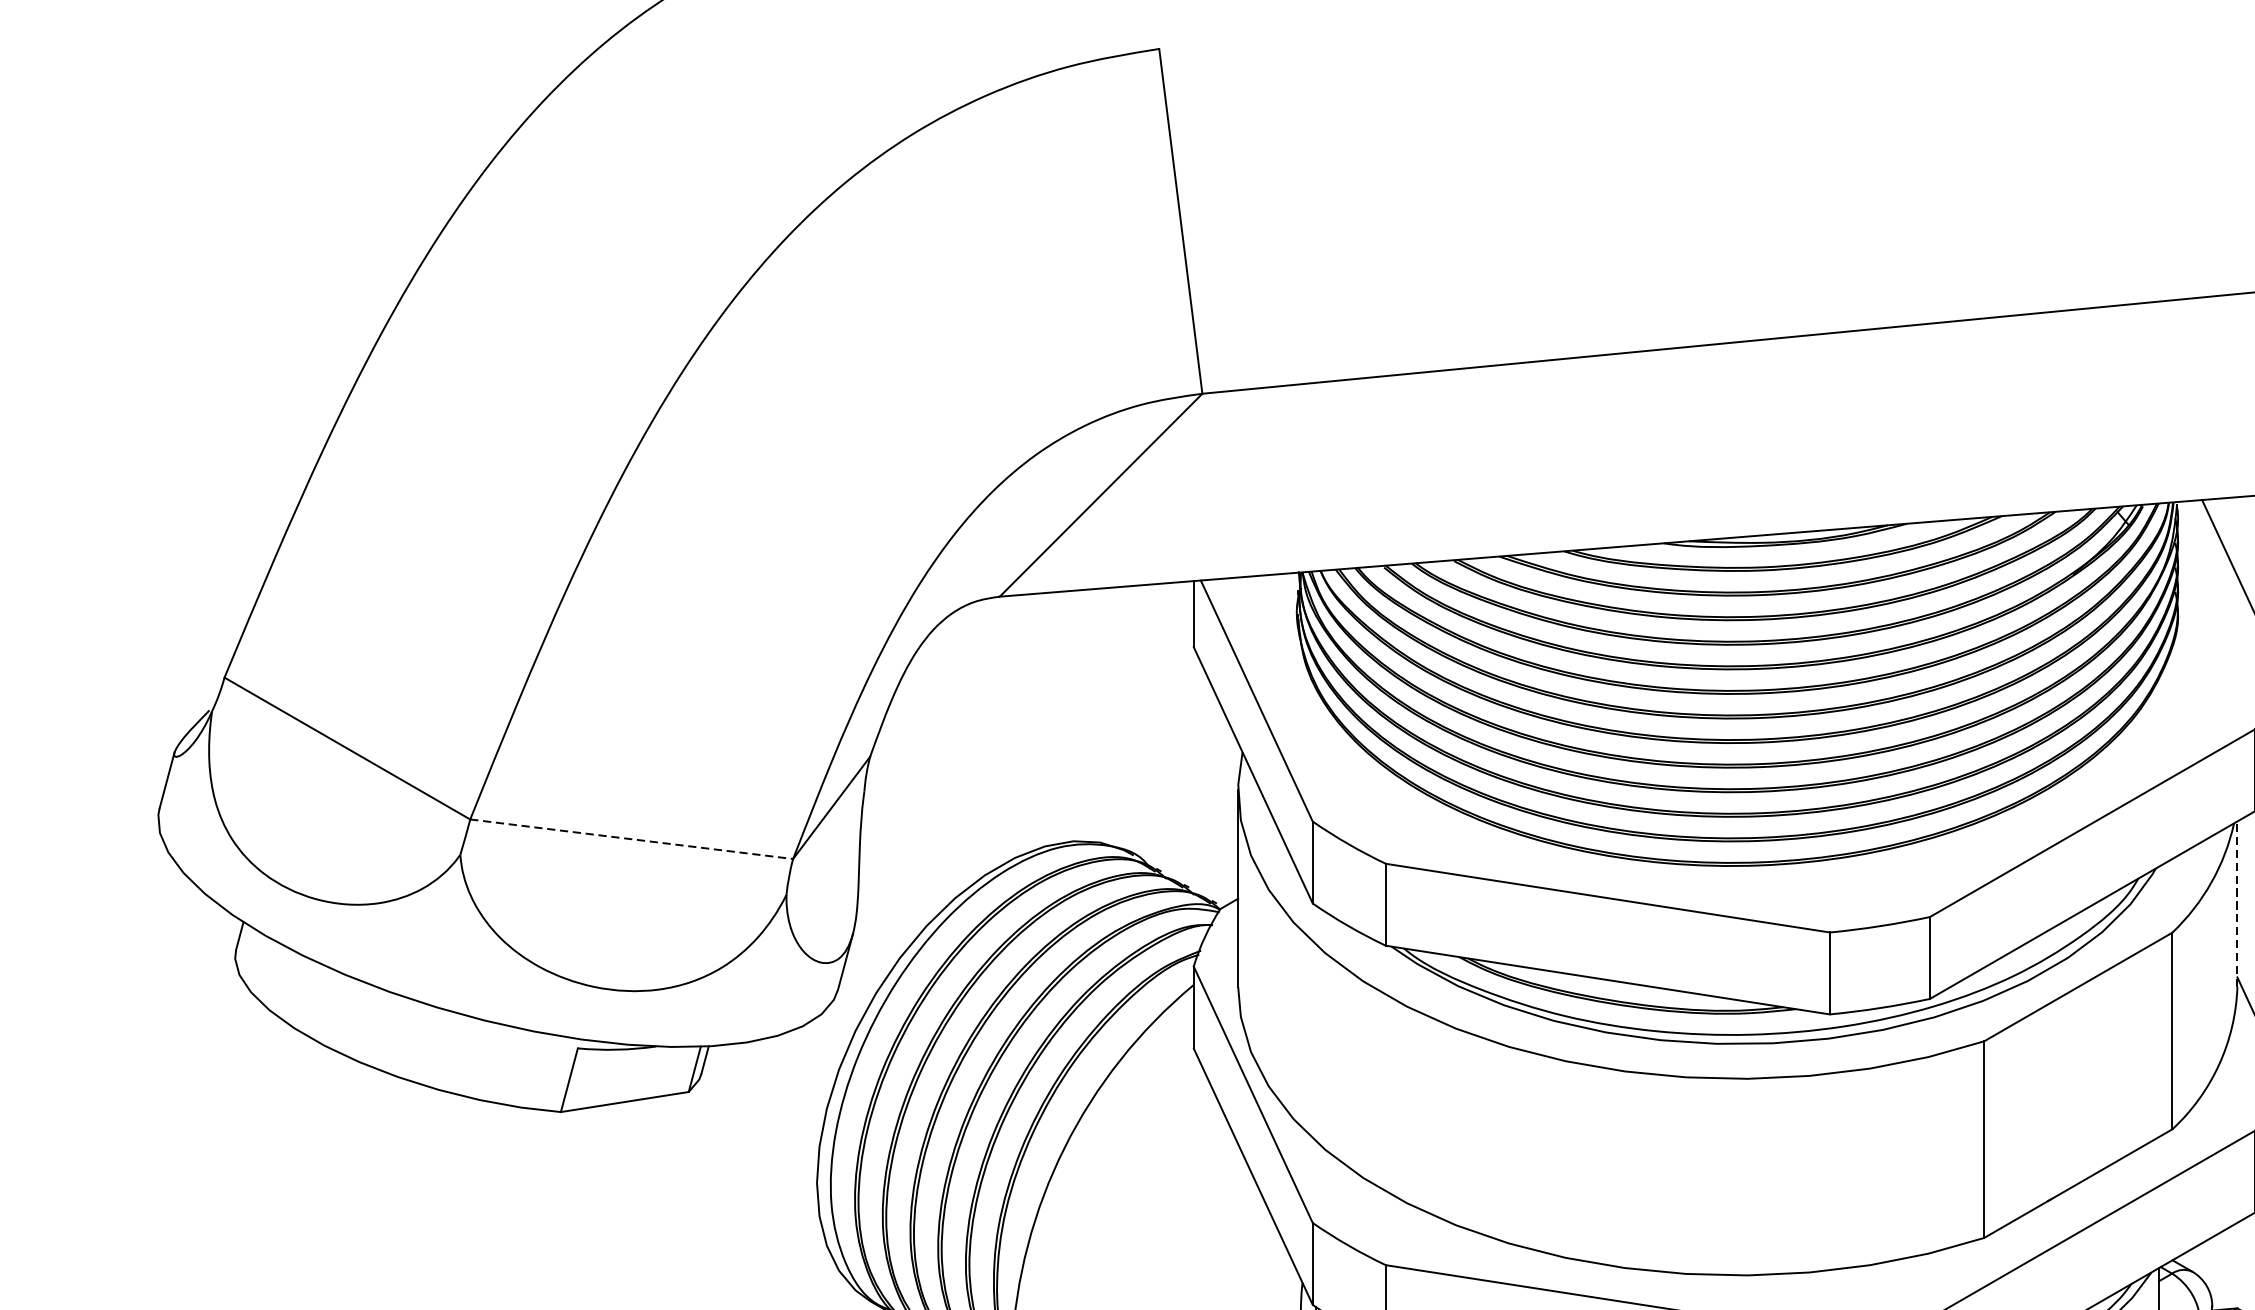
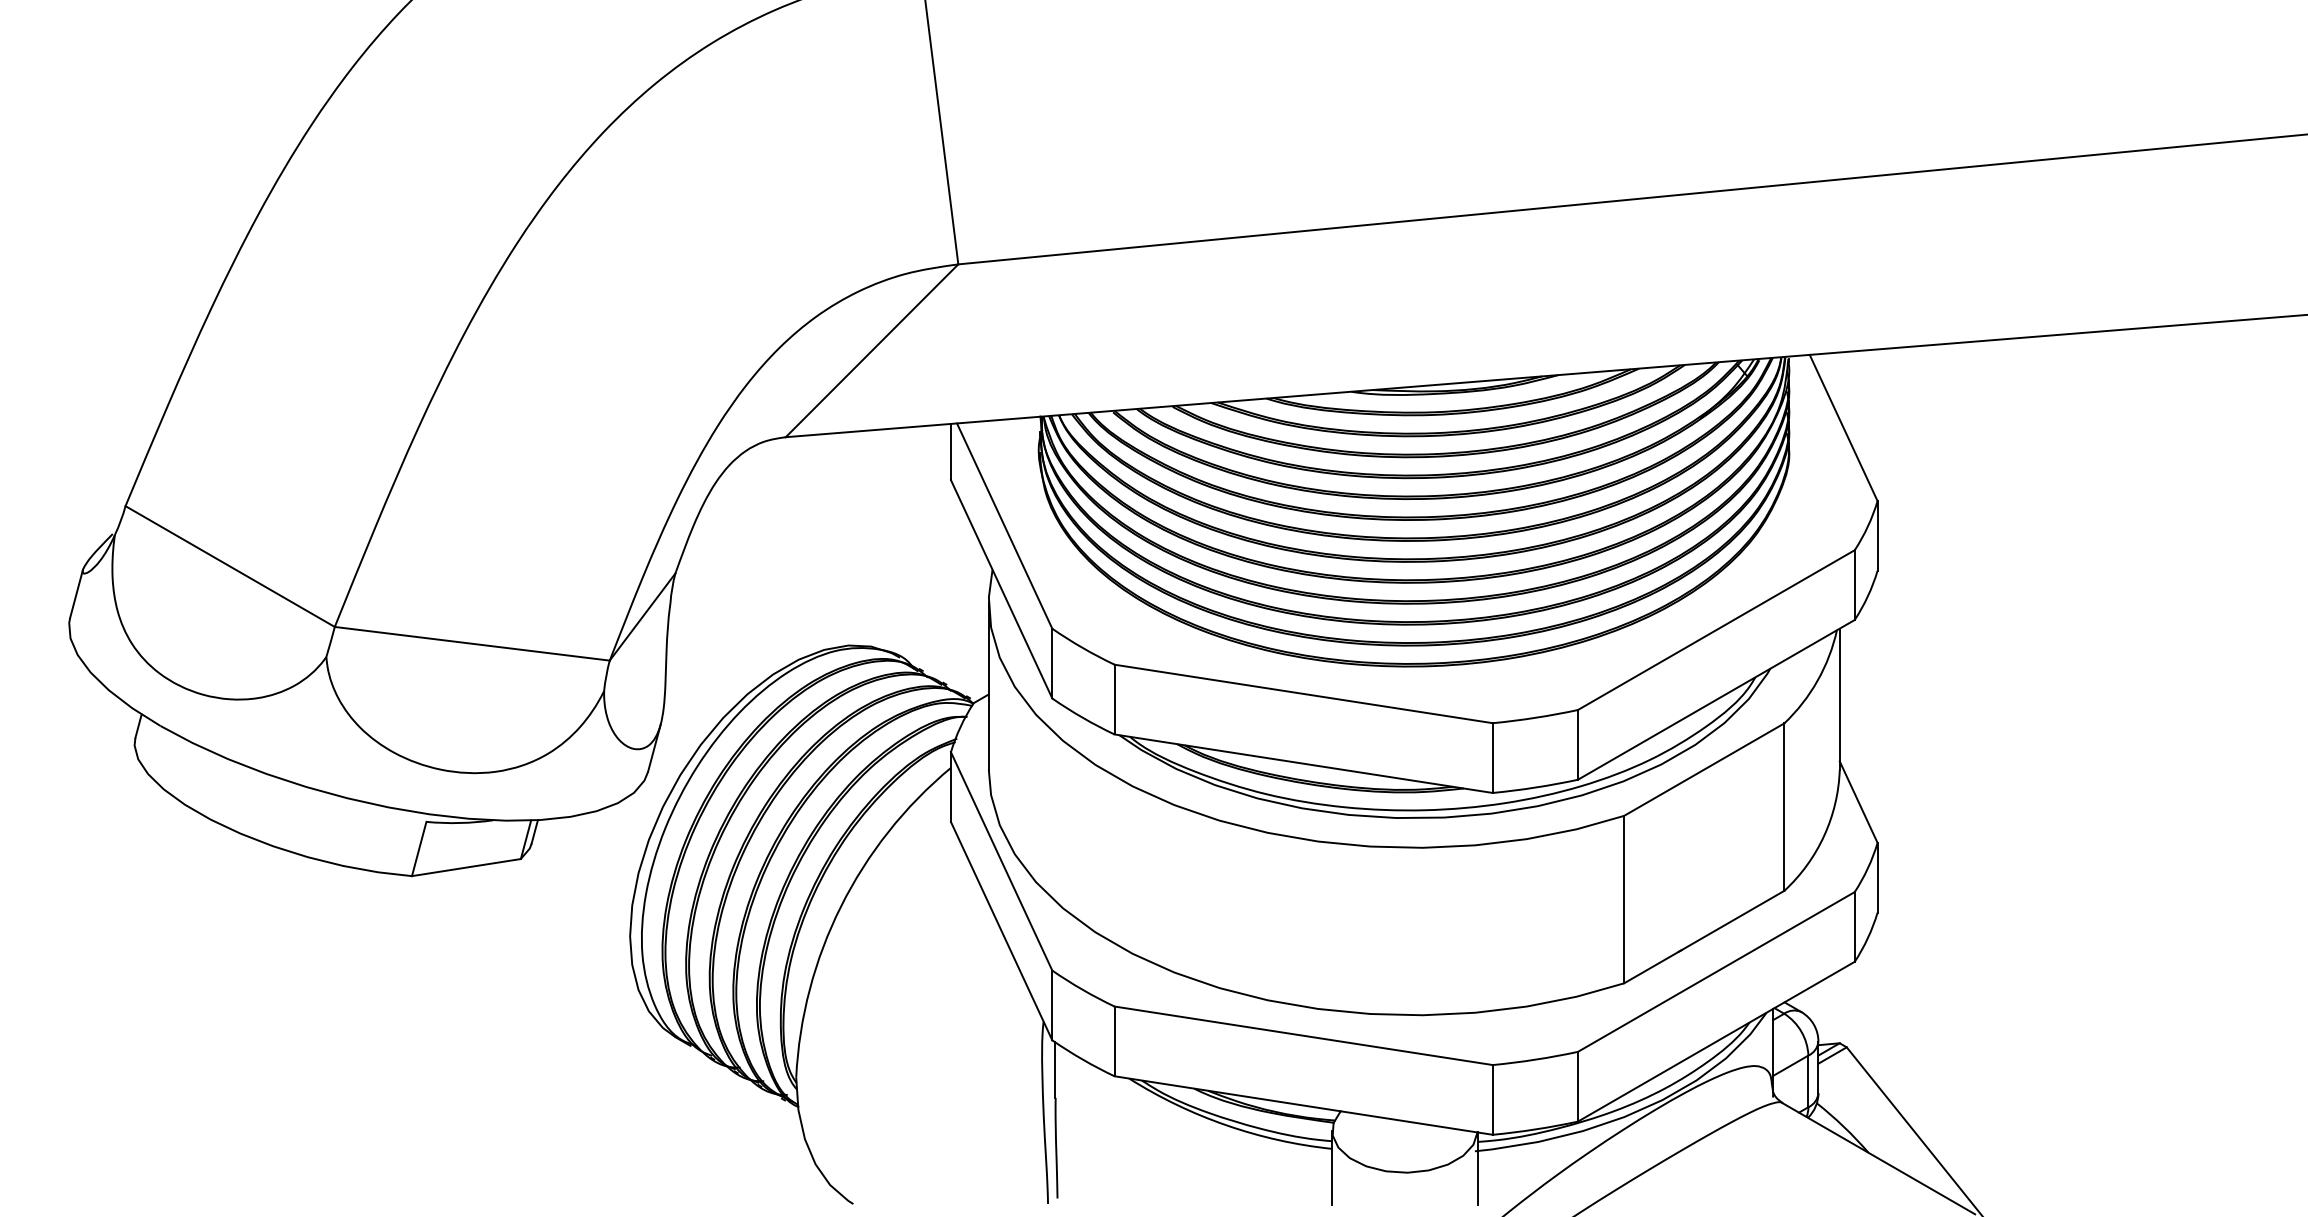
line: (631, 838) -> (472, 643), dashed -> solid
line: (2237, 904) -> (1839, 699), dashed -> solid

